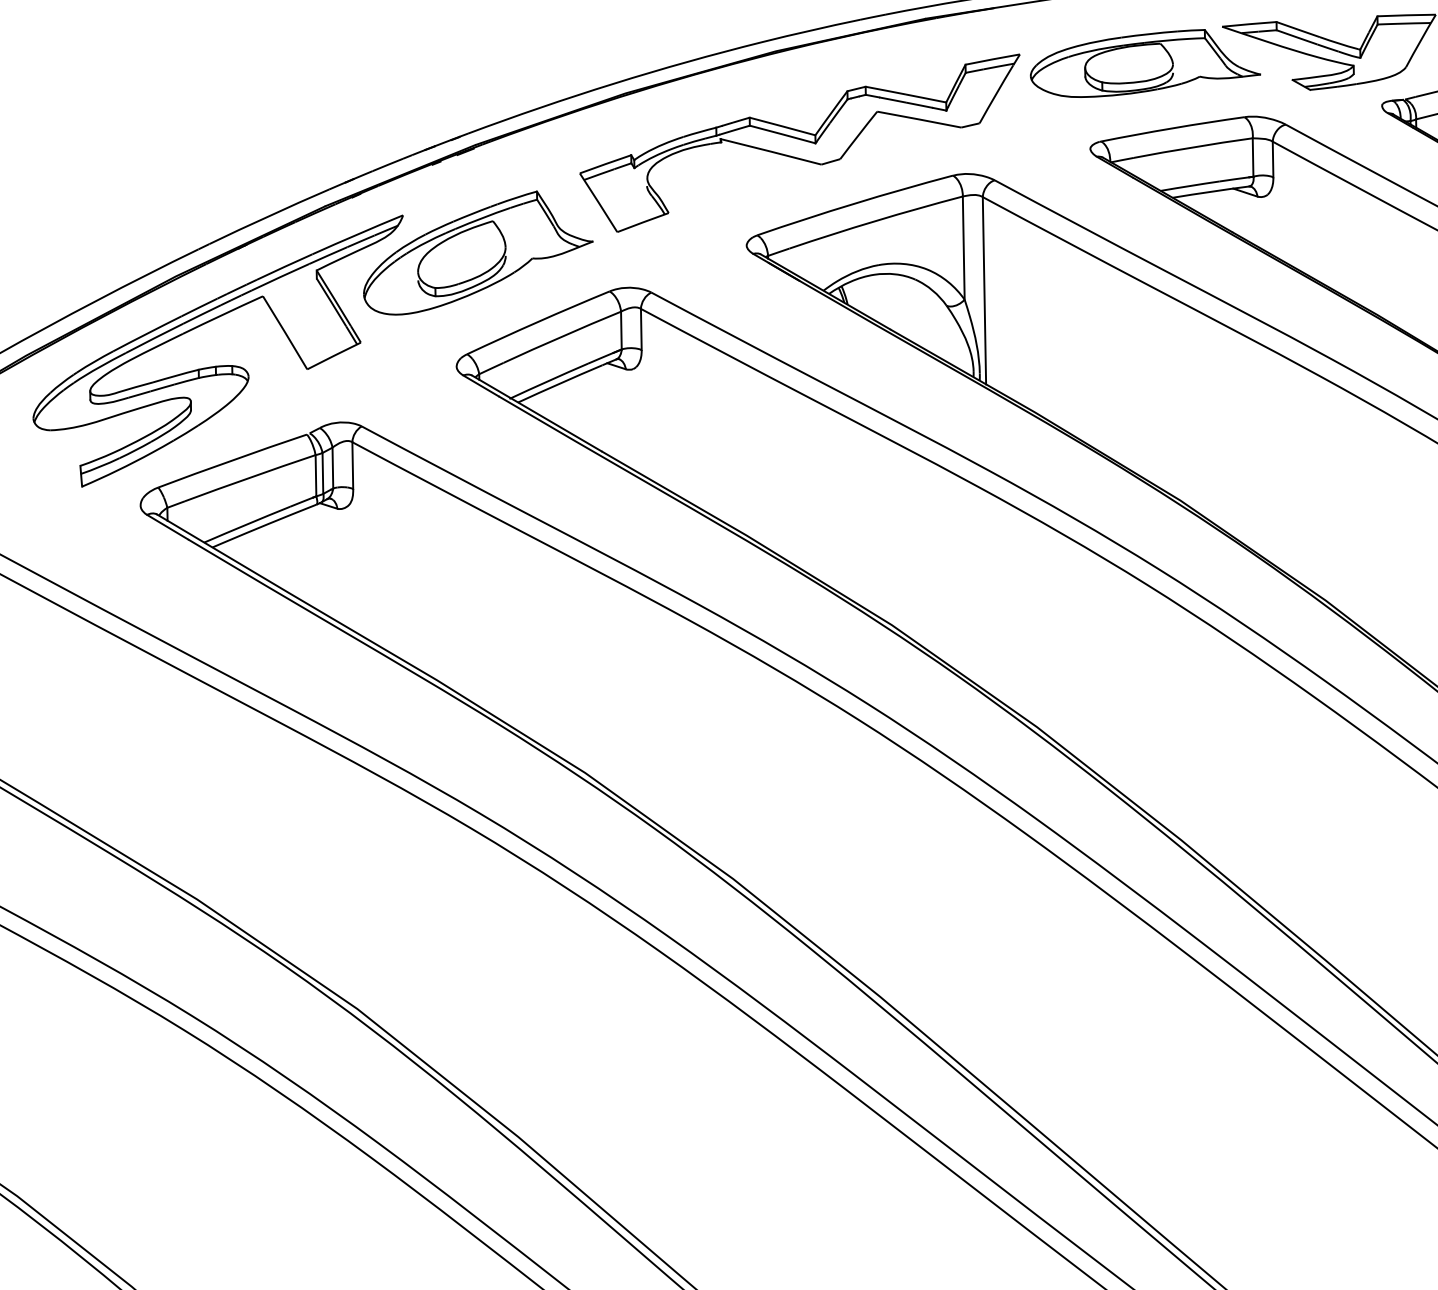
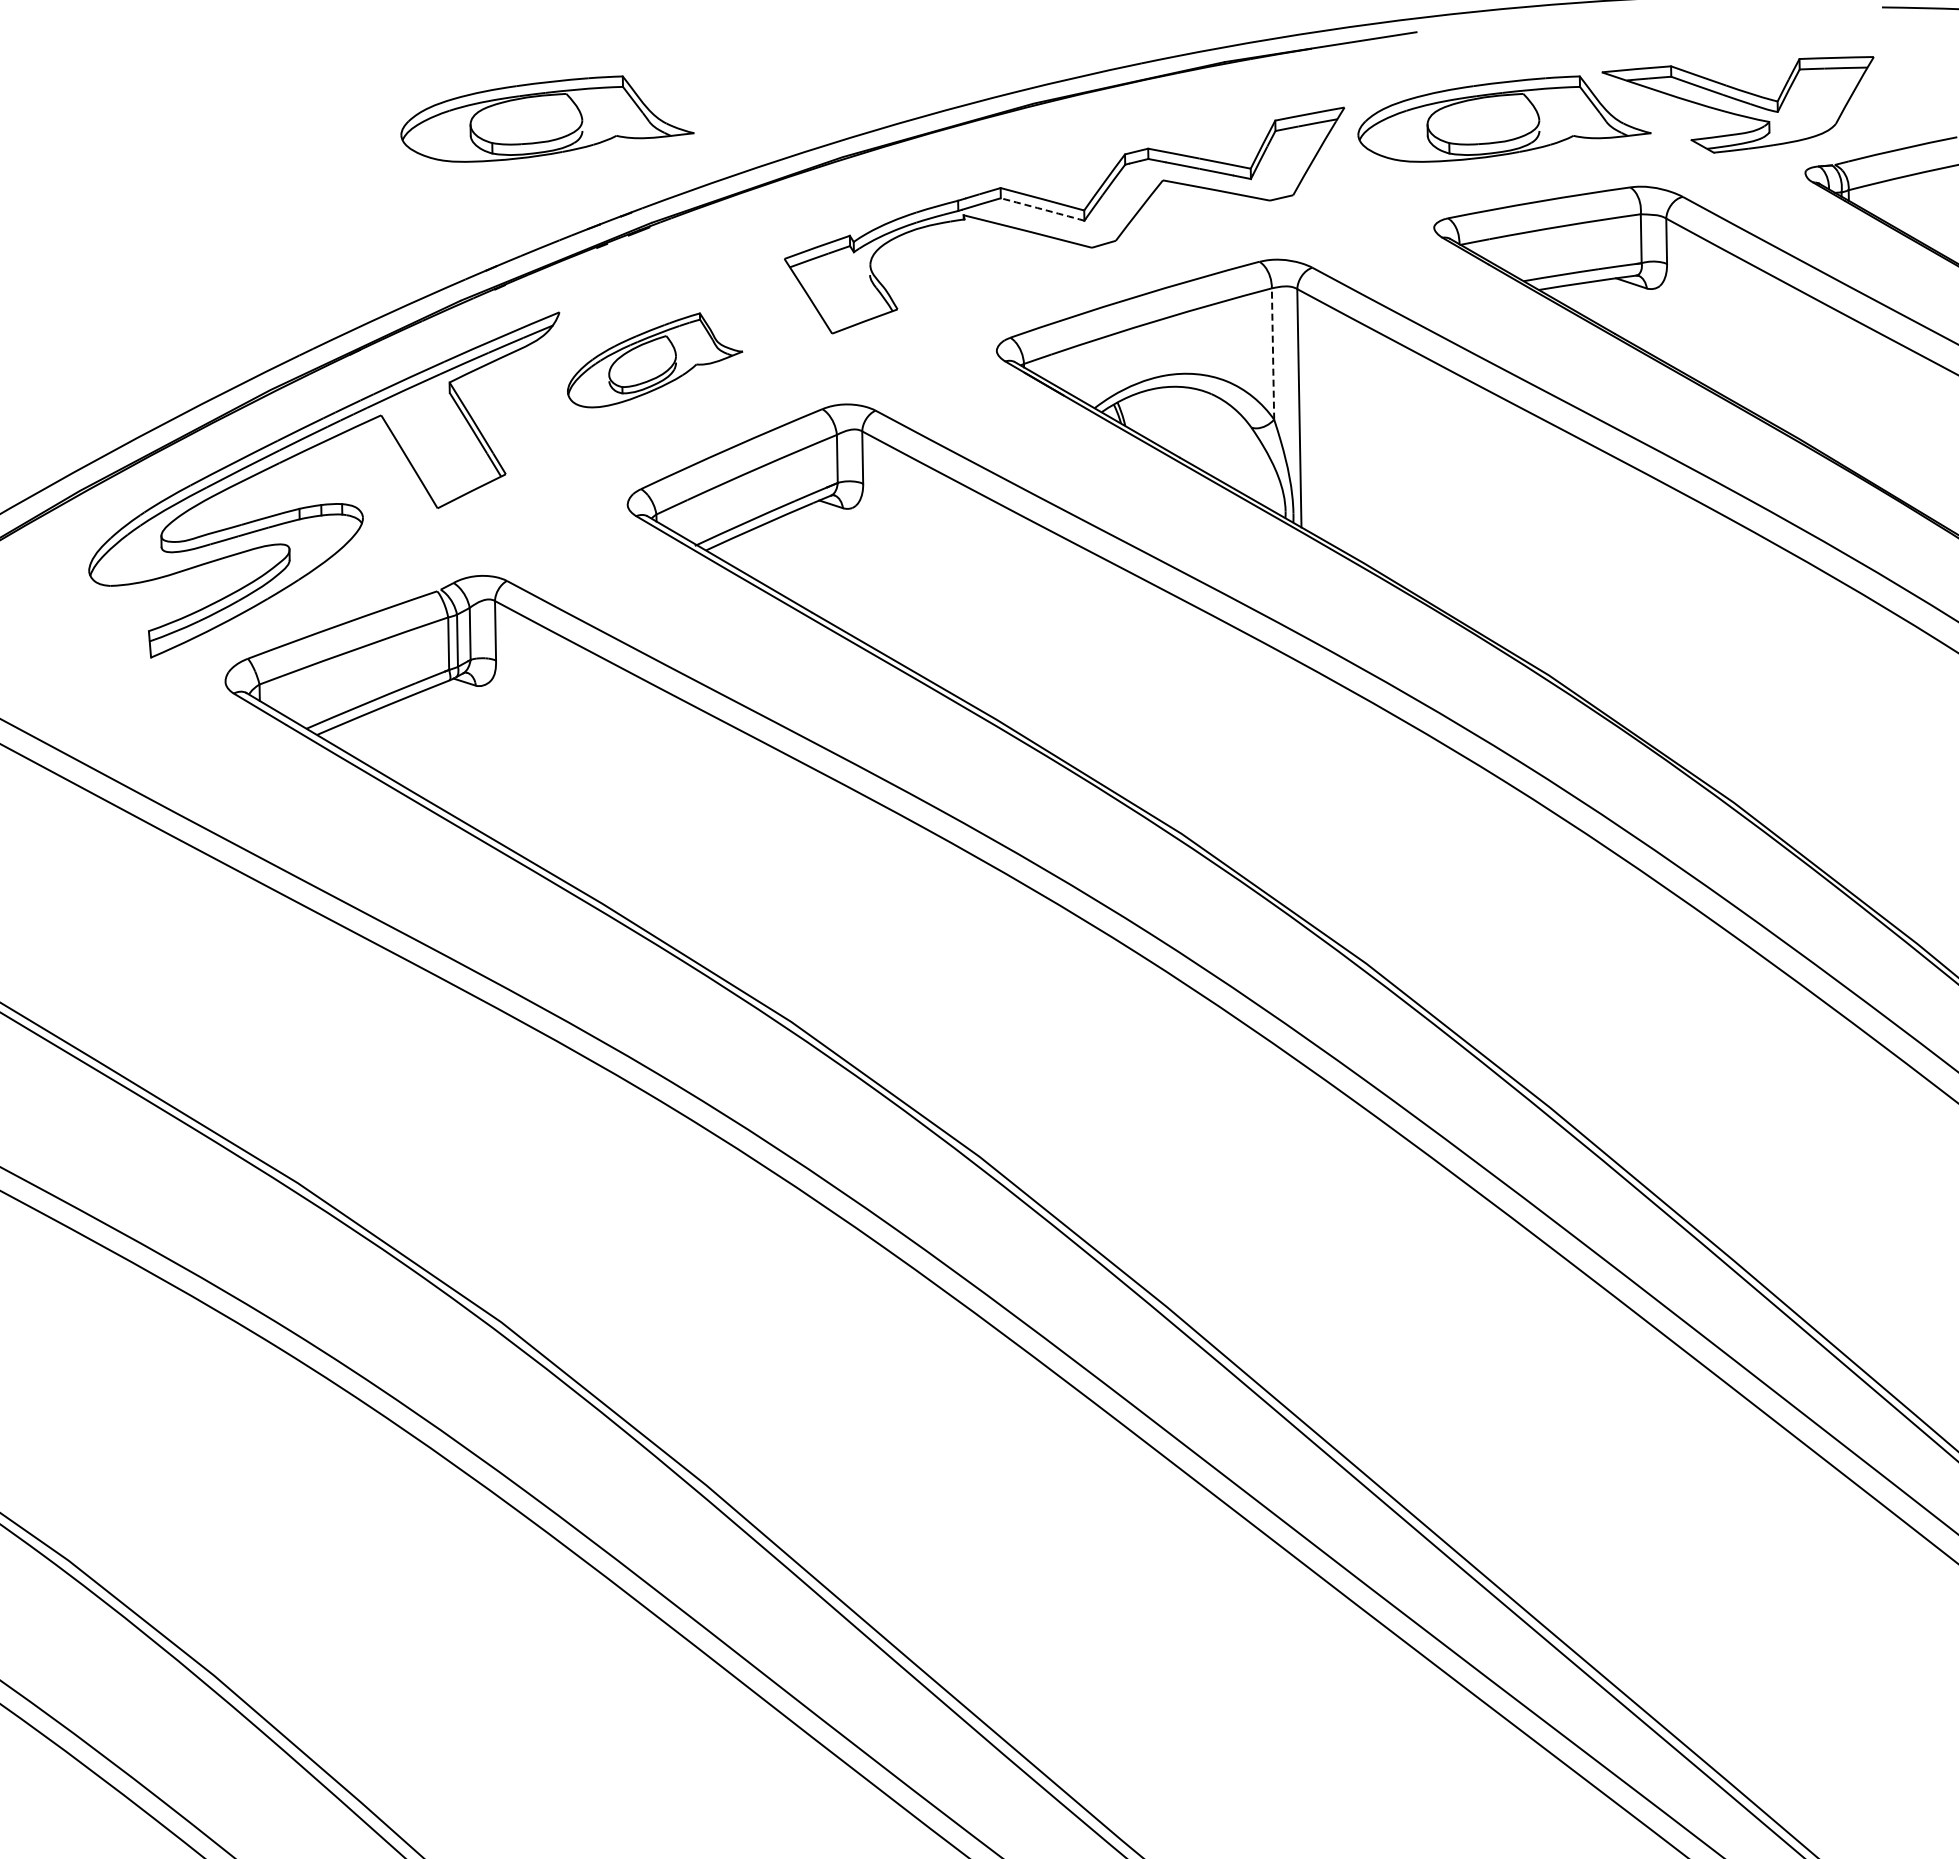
part: (393, 63) -> (547, 118), added
arc: (782, 134) -> (1042, 209), solid -> dashed
line: (964, 248) -> (1273, 354), solid -> dashed
part: (477, 253) -> (654, 360), size x0.6

